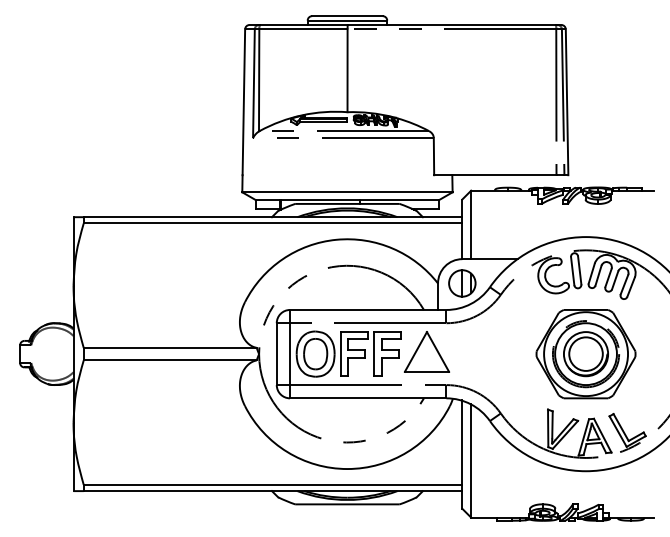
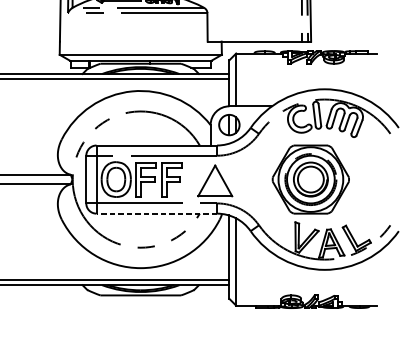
part: (426, 351) -> (214, 180), moved
part: (585, 354) -> (310, 179), moved
line: (367, 398) -> (156, 213), solid -> dashed

